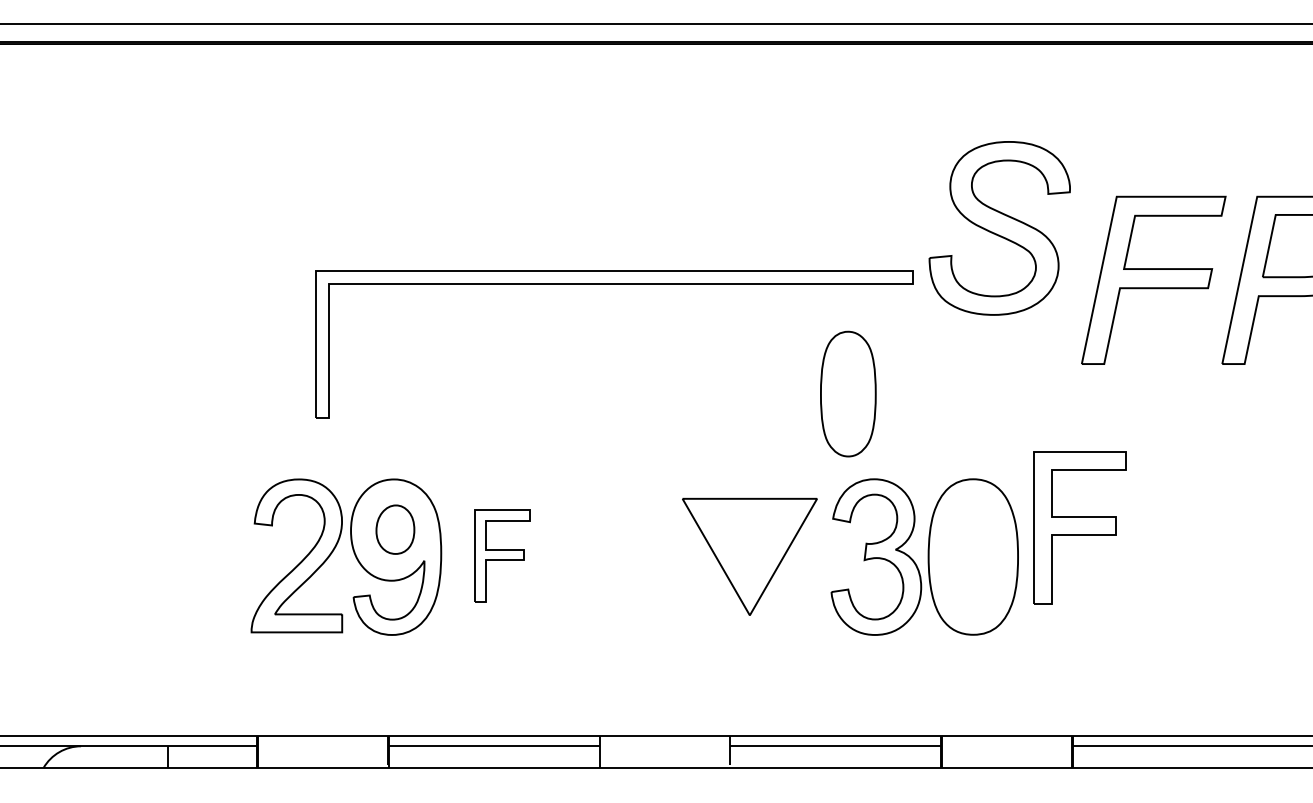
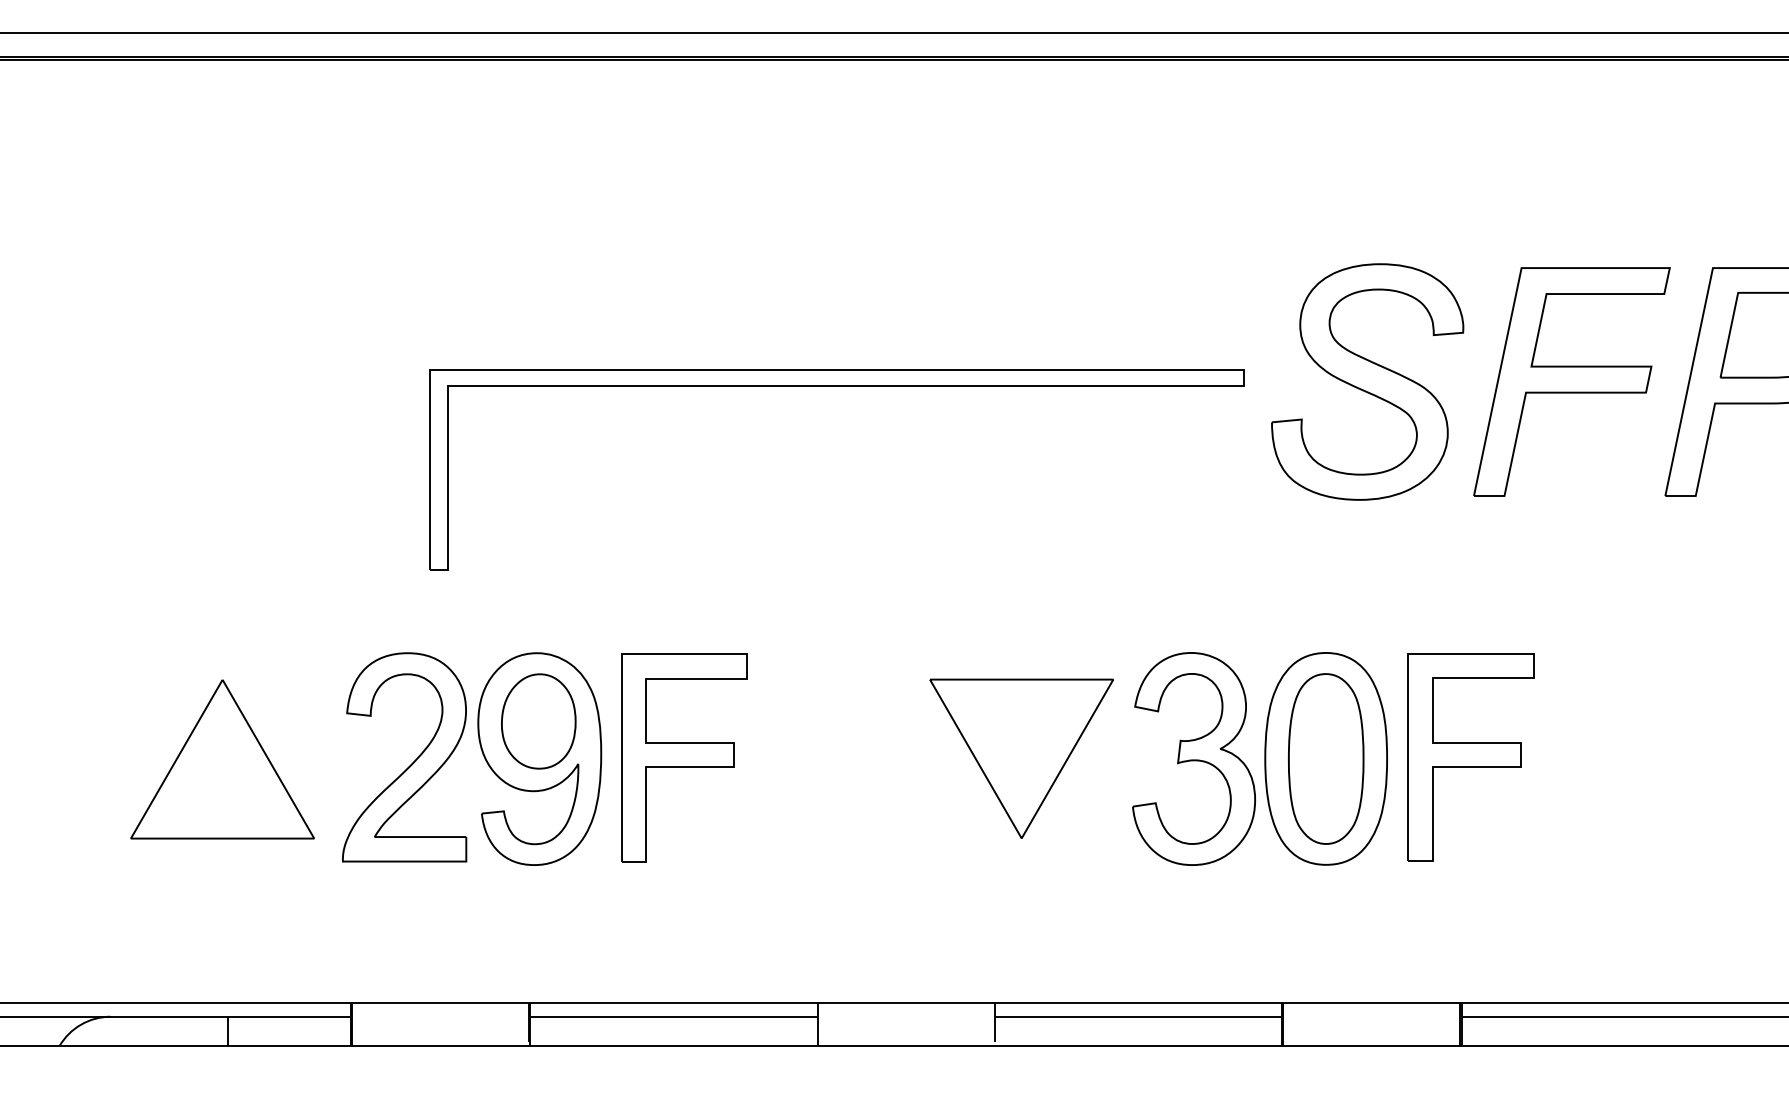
part: (999, 228) -> (1367, 382), moved
part: (848, 393) -> (1326, 758), moved
part: (1079, 527) -> (1470, 756), moved
part: (395, 529) -> (538, 721), size x1.43
part: (502, 555) -> (684, 756), size x1.67
part: (163, 557) -> (222, 759), added

